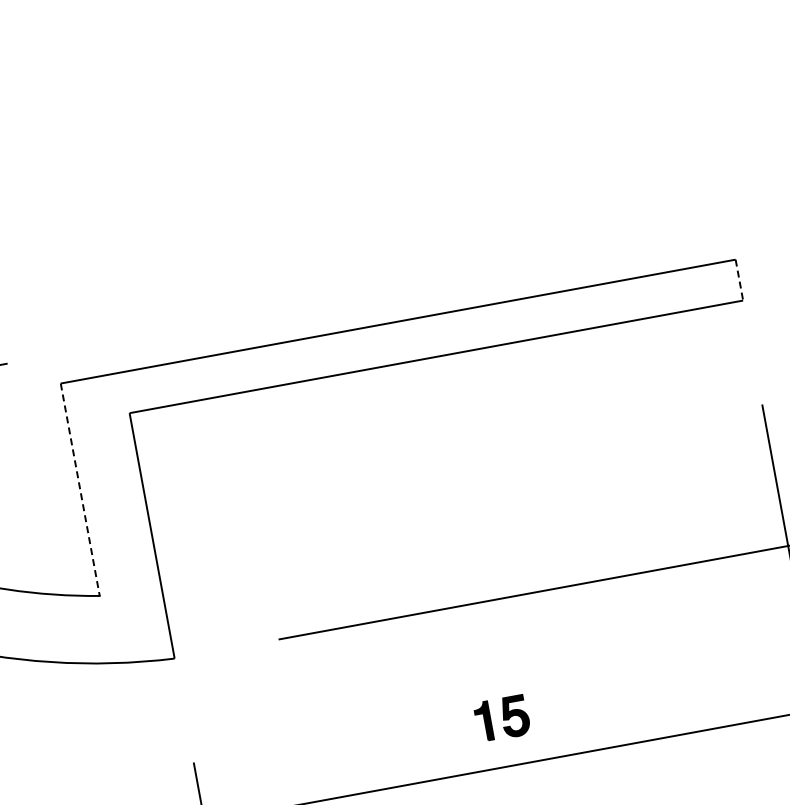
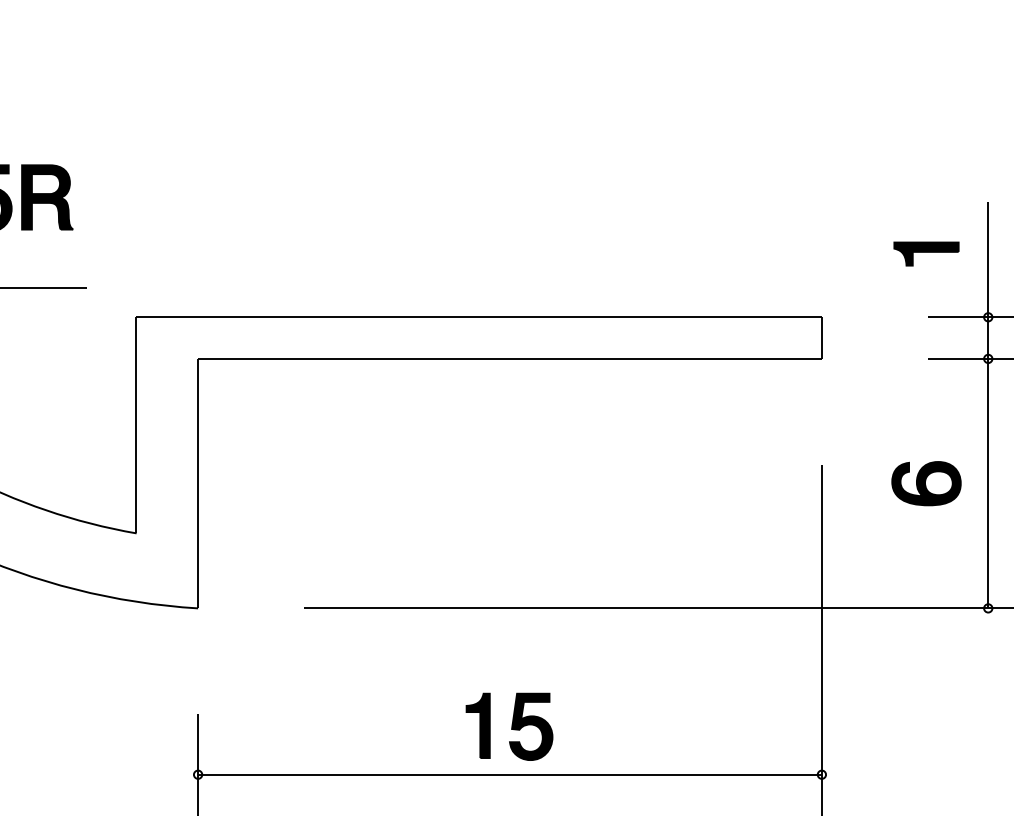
line: (739, 280) -> (821, 338), dashed -> solid
line: (80, 490) -> (135, 425), dashed -> solid
part: (502, 718) -> (509, 726), size x1.67

